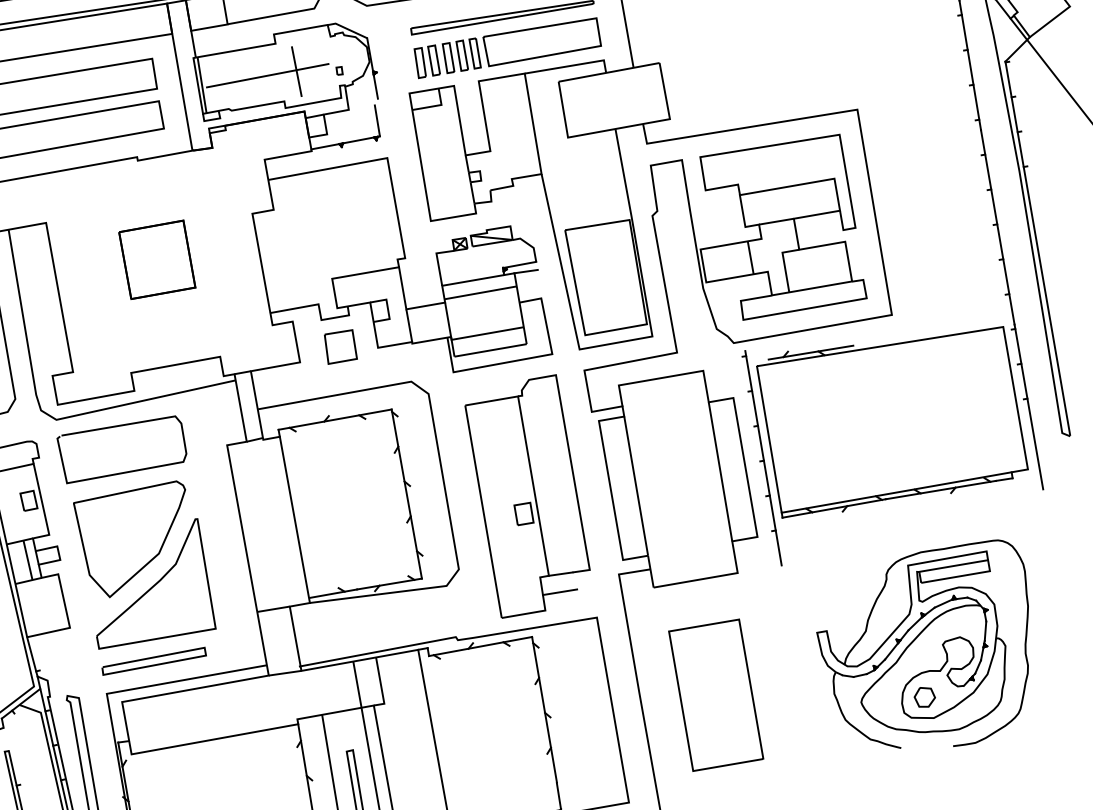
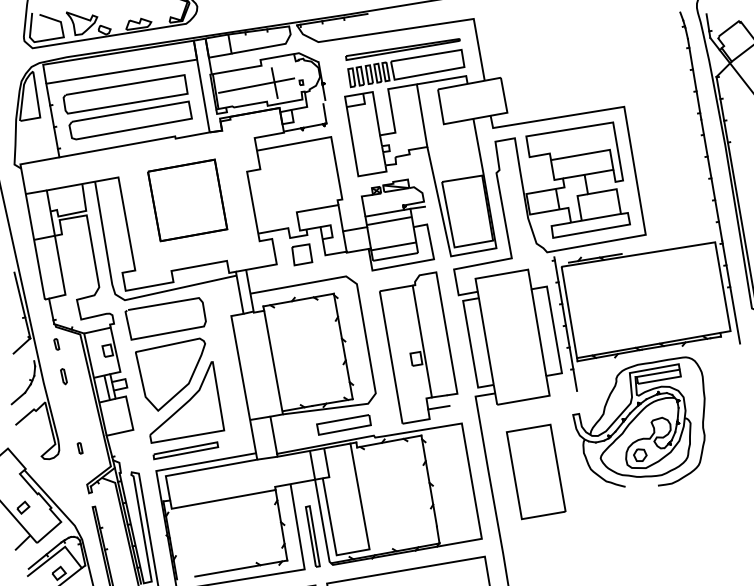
part: (156, 259) -> (187, 200), size x1.67
line: (407, 612) -> (343, 420), added
part: (921, 643) -> (638, 421), moved

